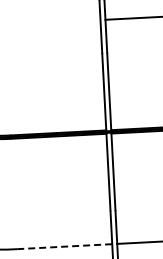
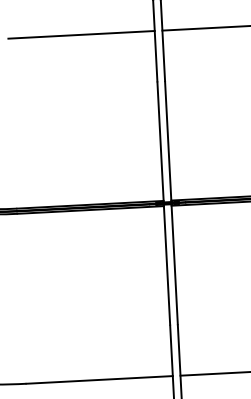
line: (52, 22) -> (80, 34), added
line: (64, 246) -> (99, 379), dashed -> solid

